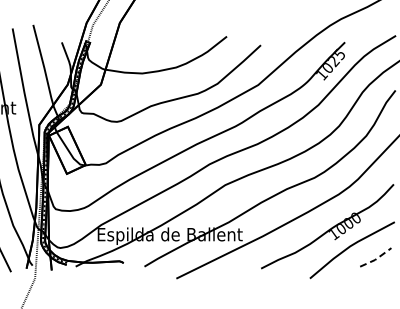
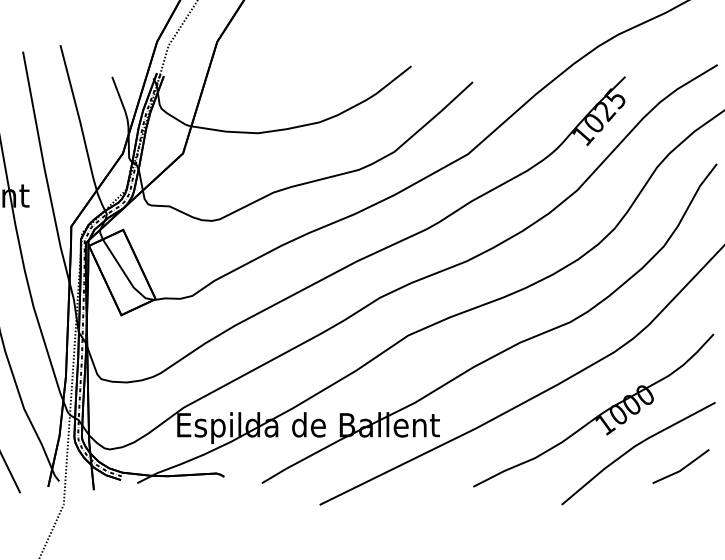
line: (376, 258) -> (682, 468), dashed -> solid

